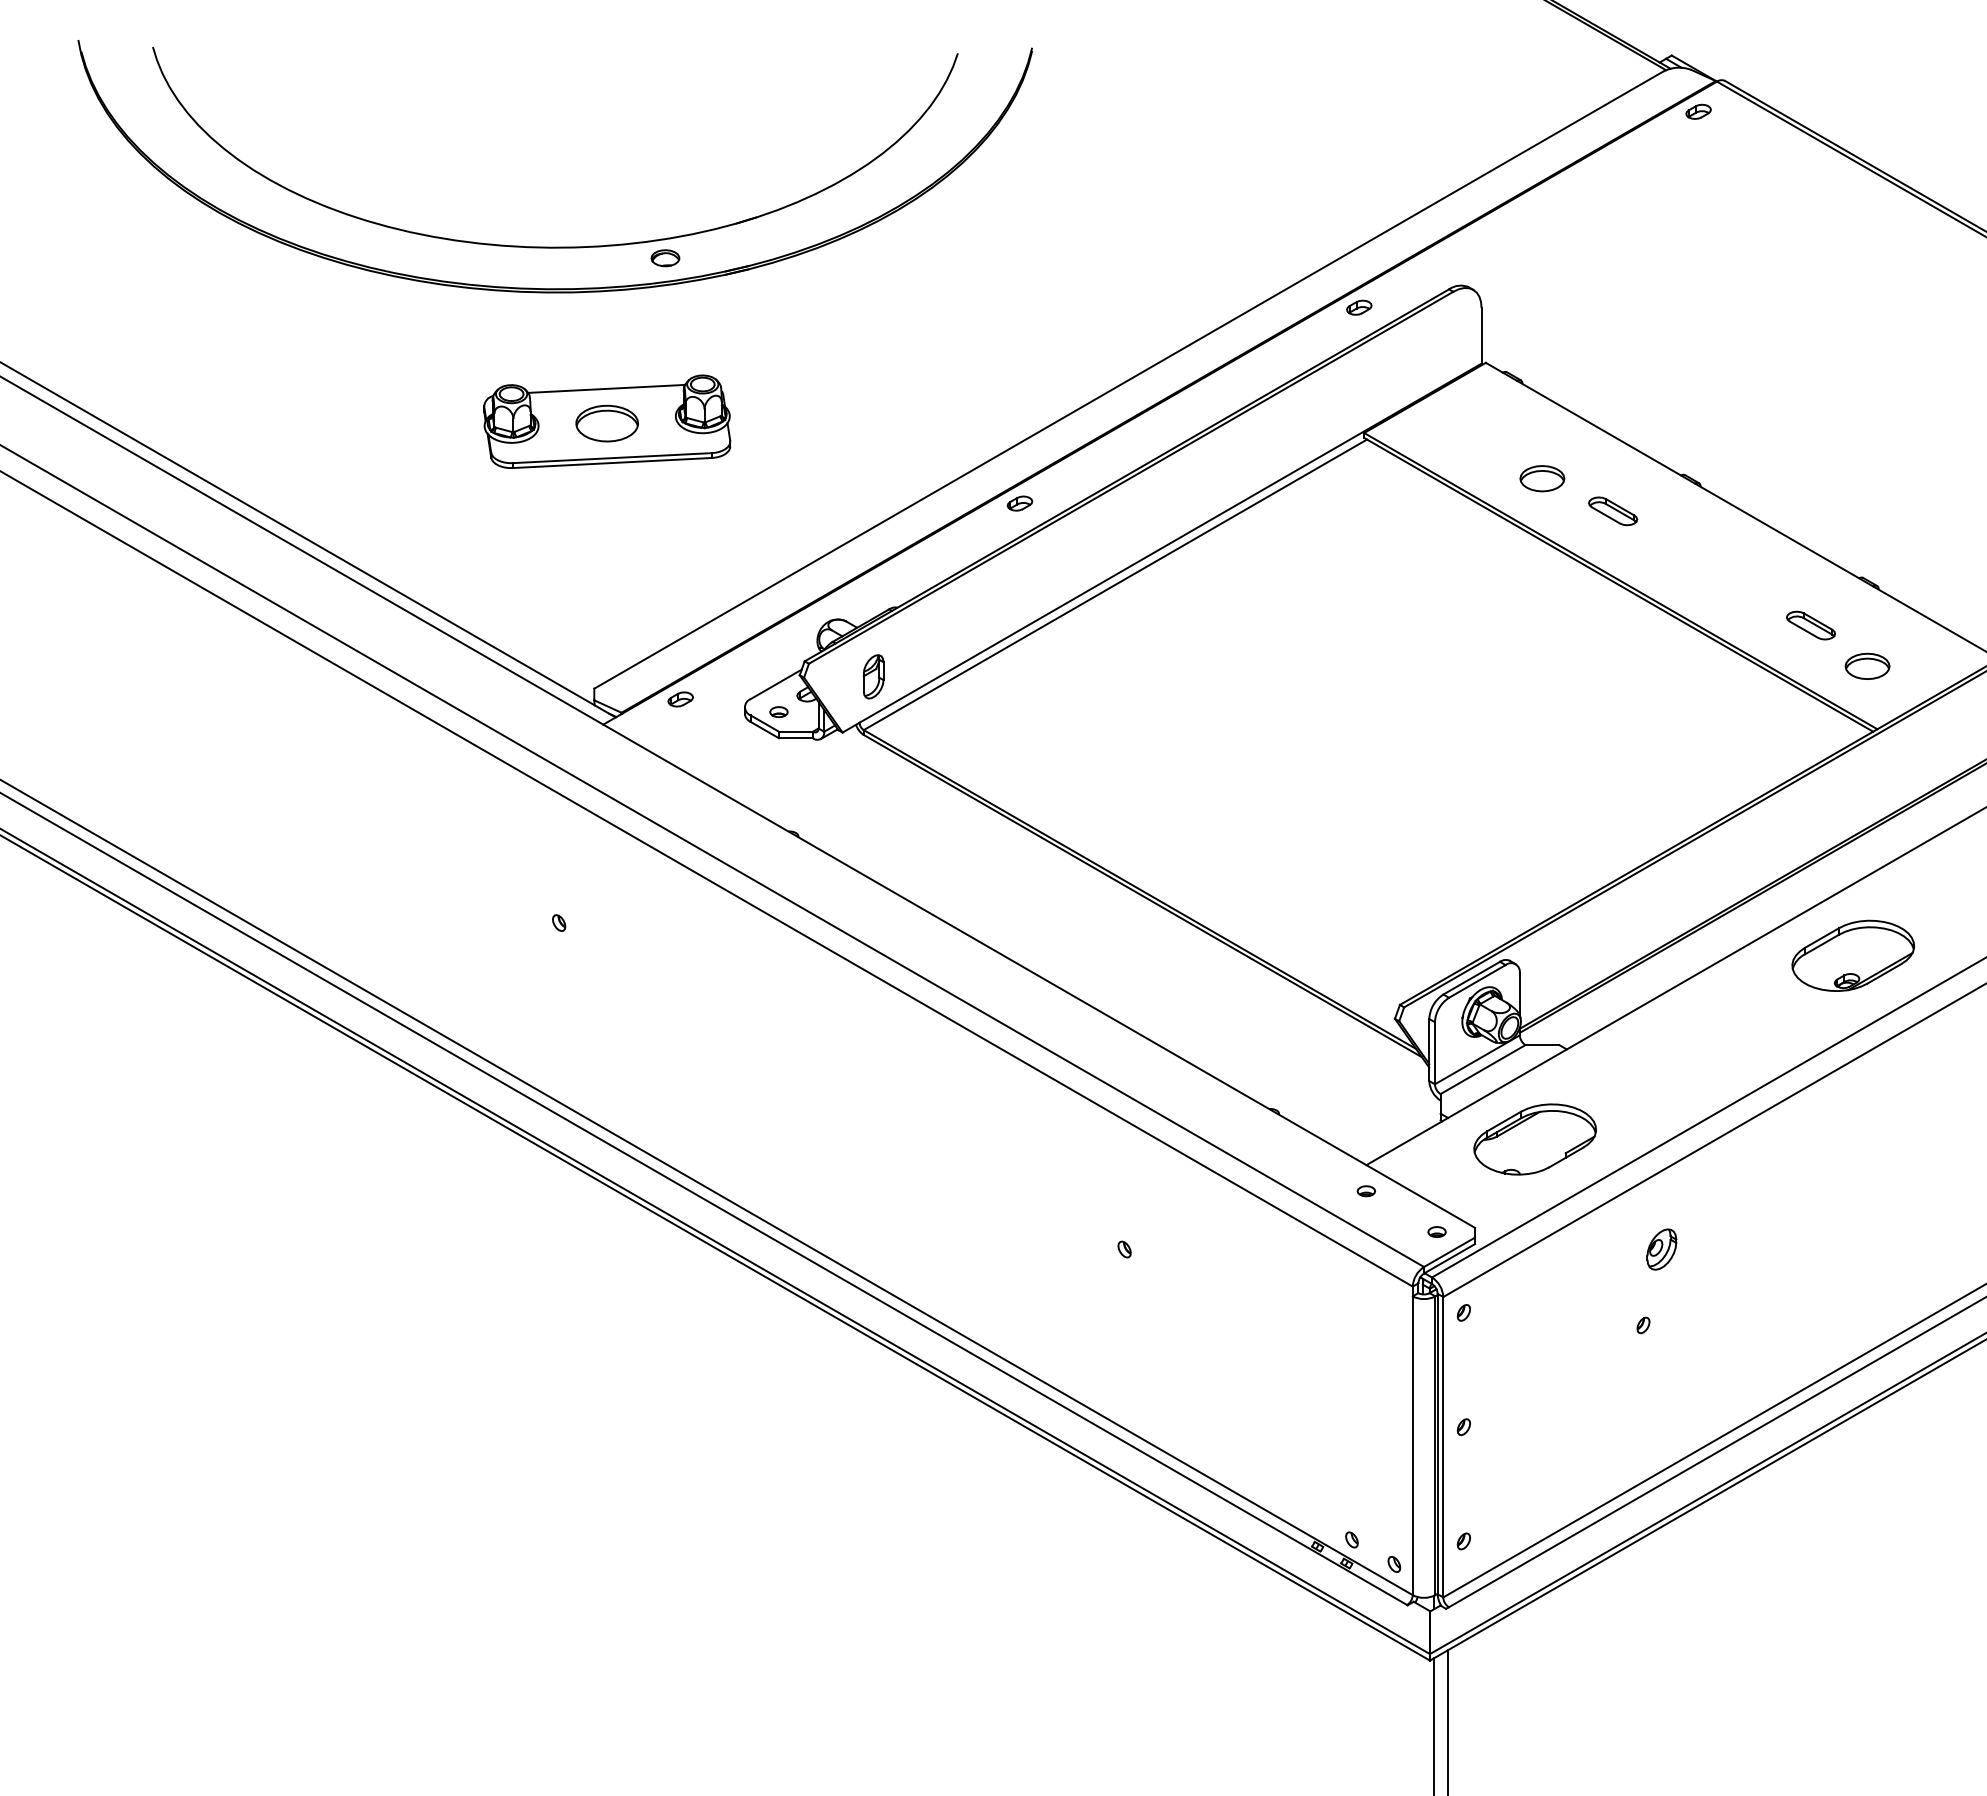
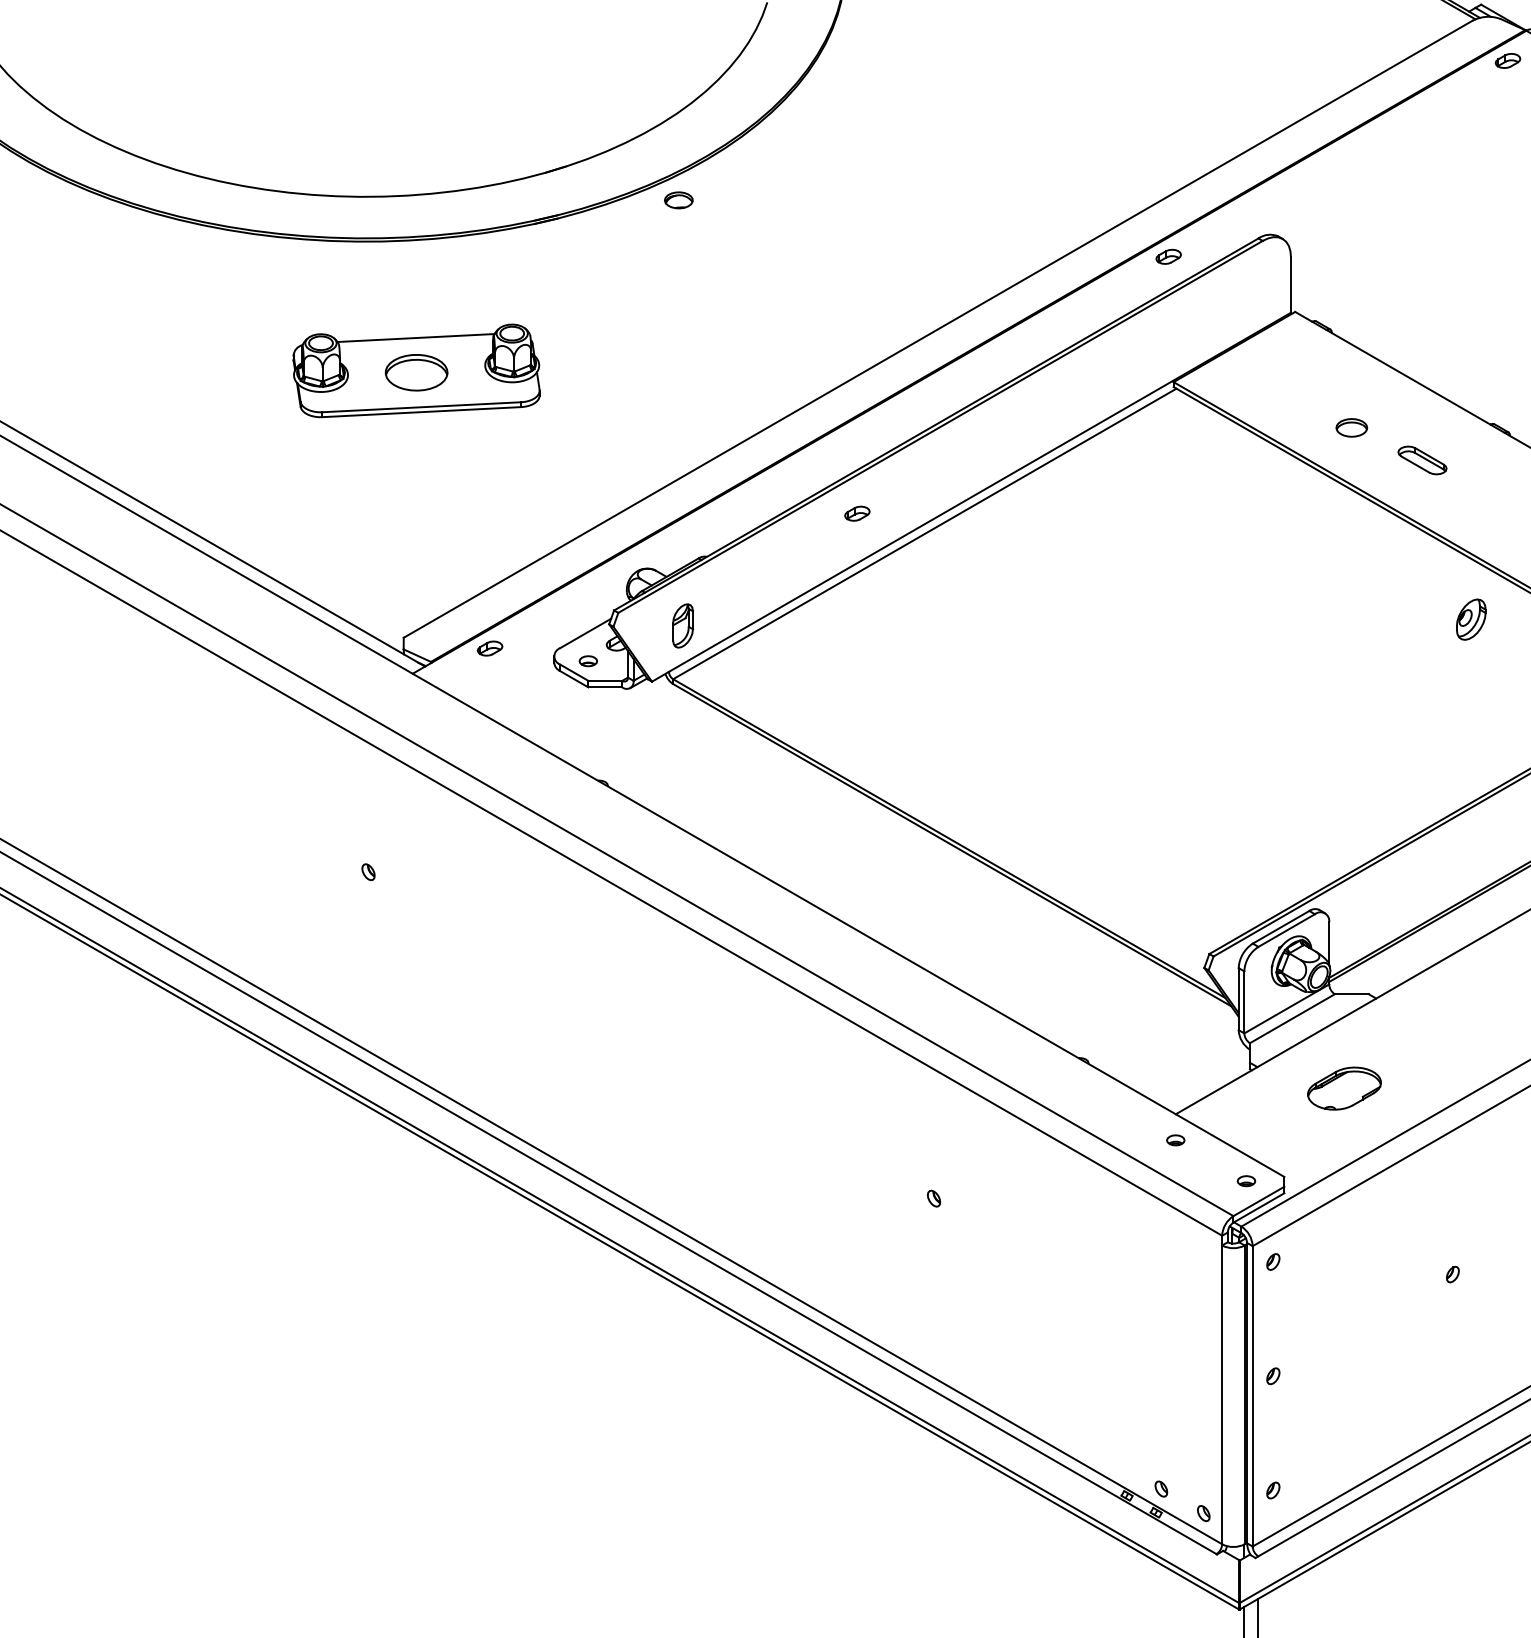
part: (665, 258) -> (678, 200), moved
part: (1542, 478) -> (1351, 427), size x0.7
part: (1019, 503) -> (856, 513), moved
part: (1534, 1139) -> (1343, 1088), size x0.6
part: (1661, 1249) -> (1470, 619), moved

